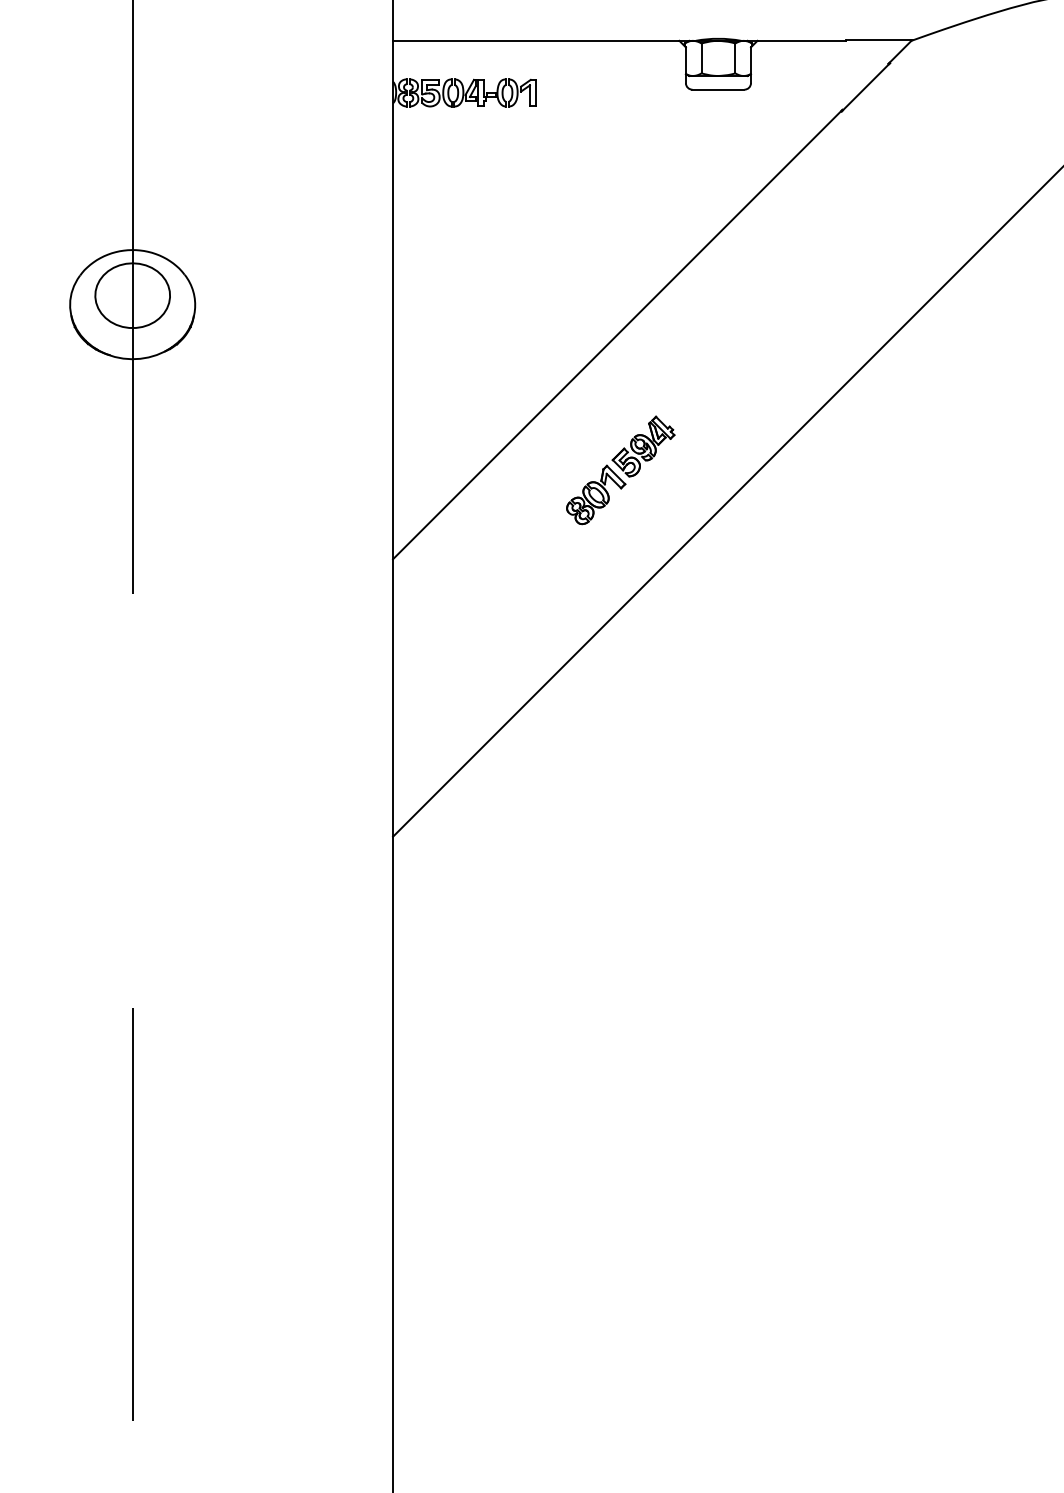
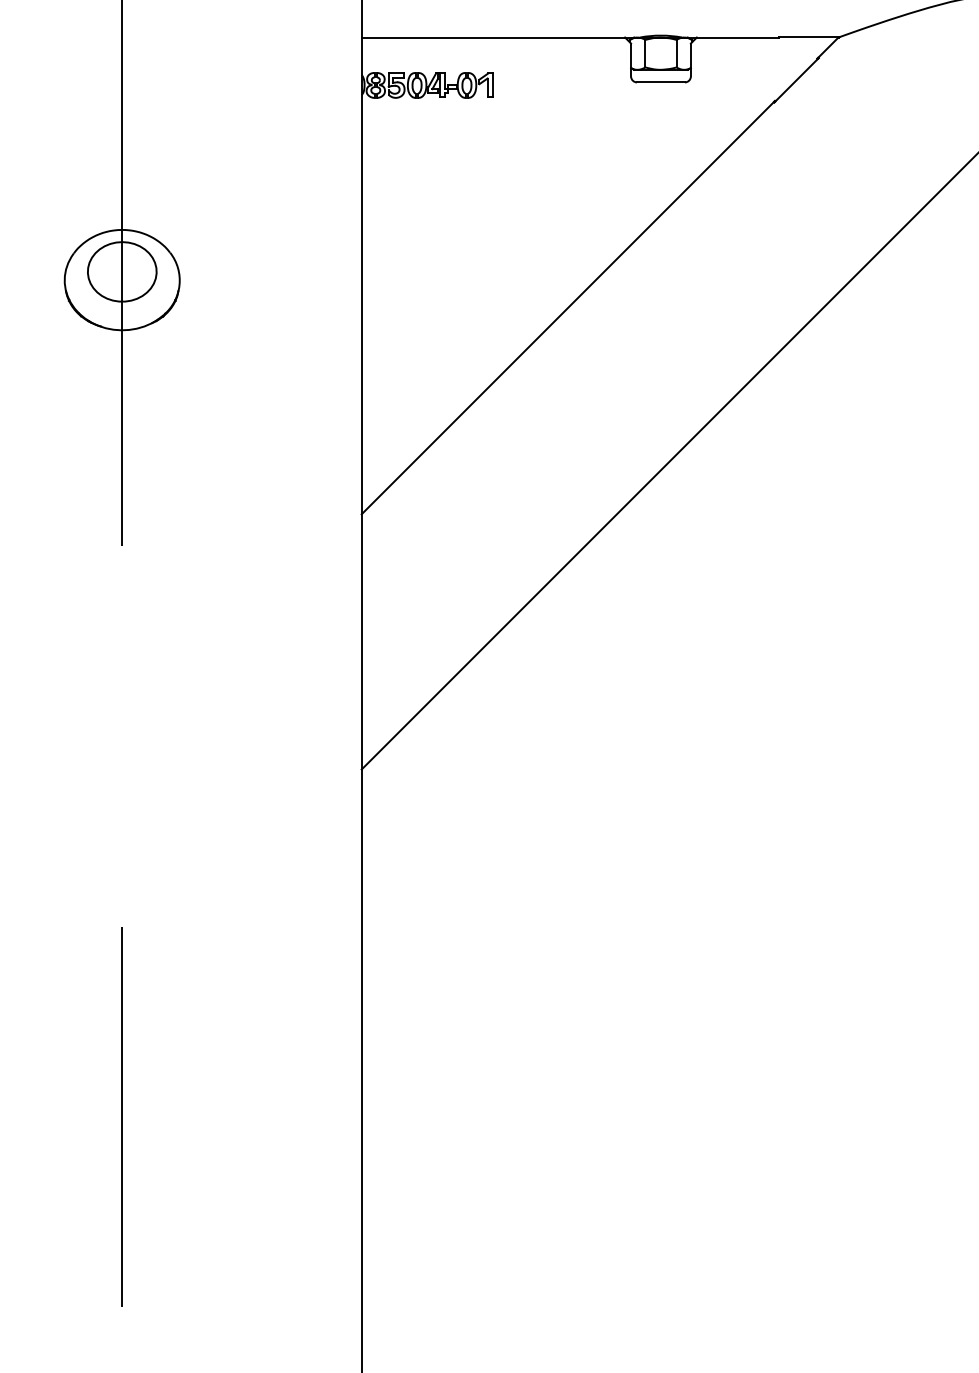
part: (620, 470) -> (570, 432), removed

